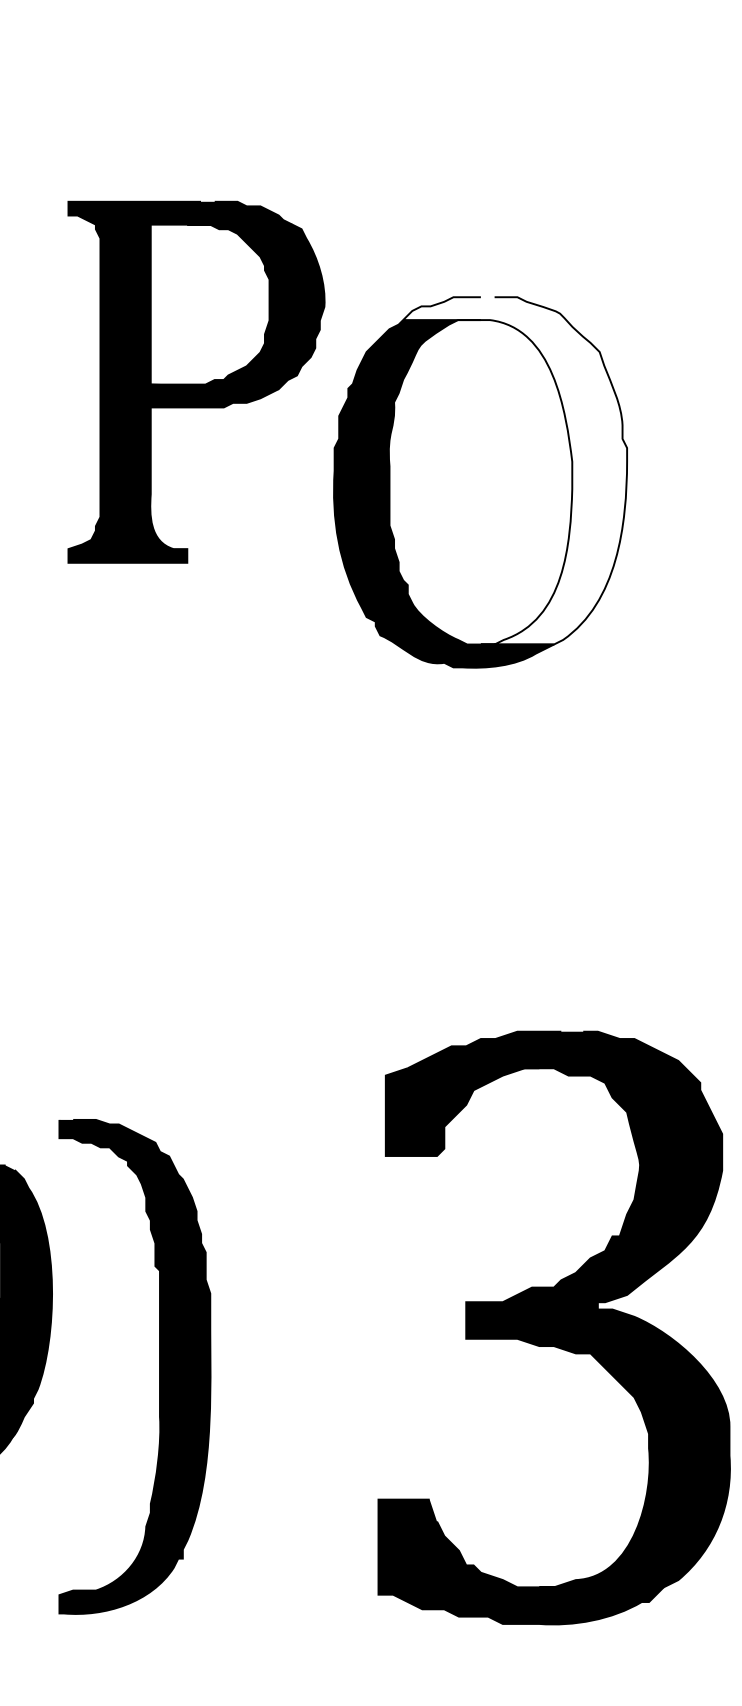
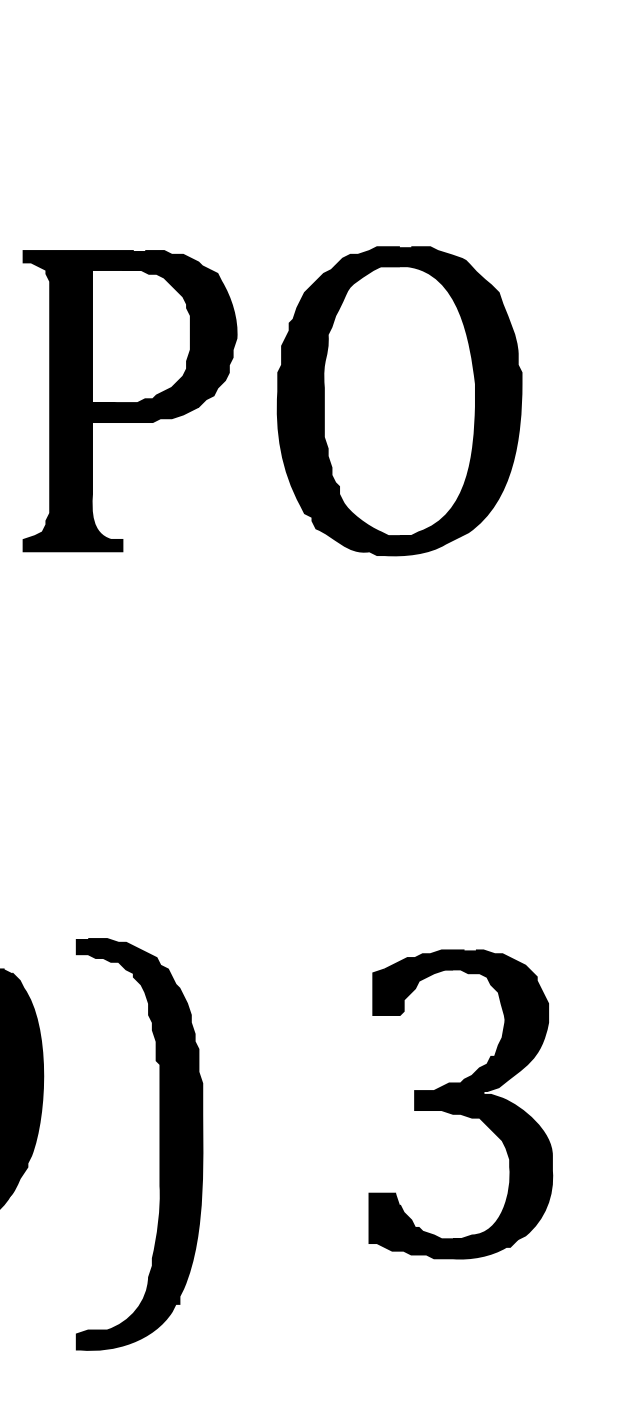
part: (196, 381) -> (130, 400), moved
fill: (515, 470) -> (428, 391), added
part: (553, 1327) -> (460, 1104), size x0.62
part: (159, 1366) -> (160, 1144), moved

